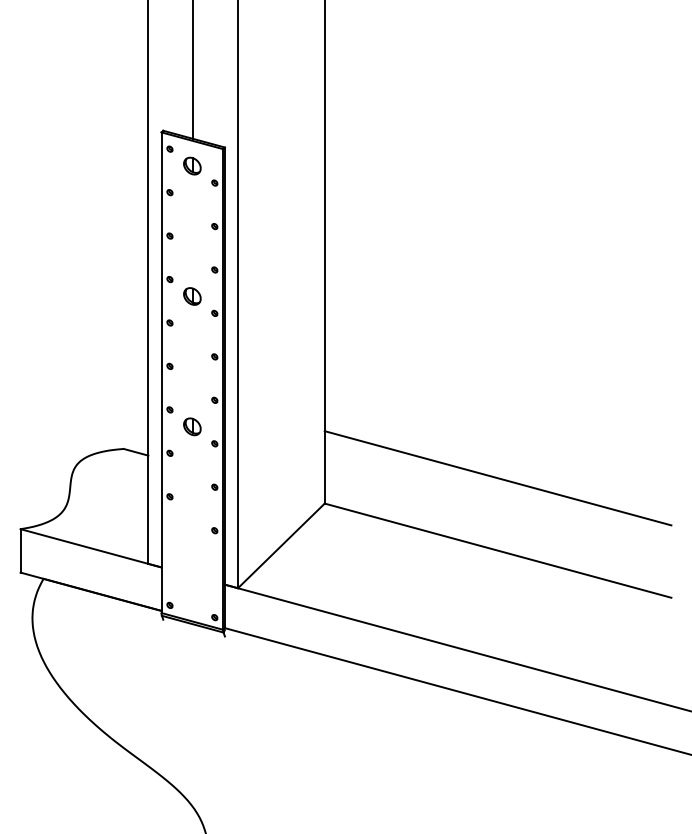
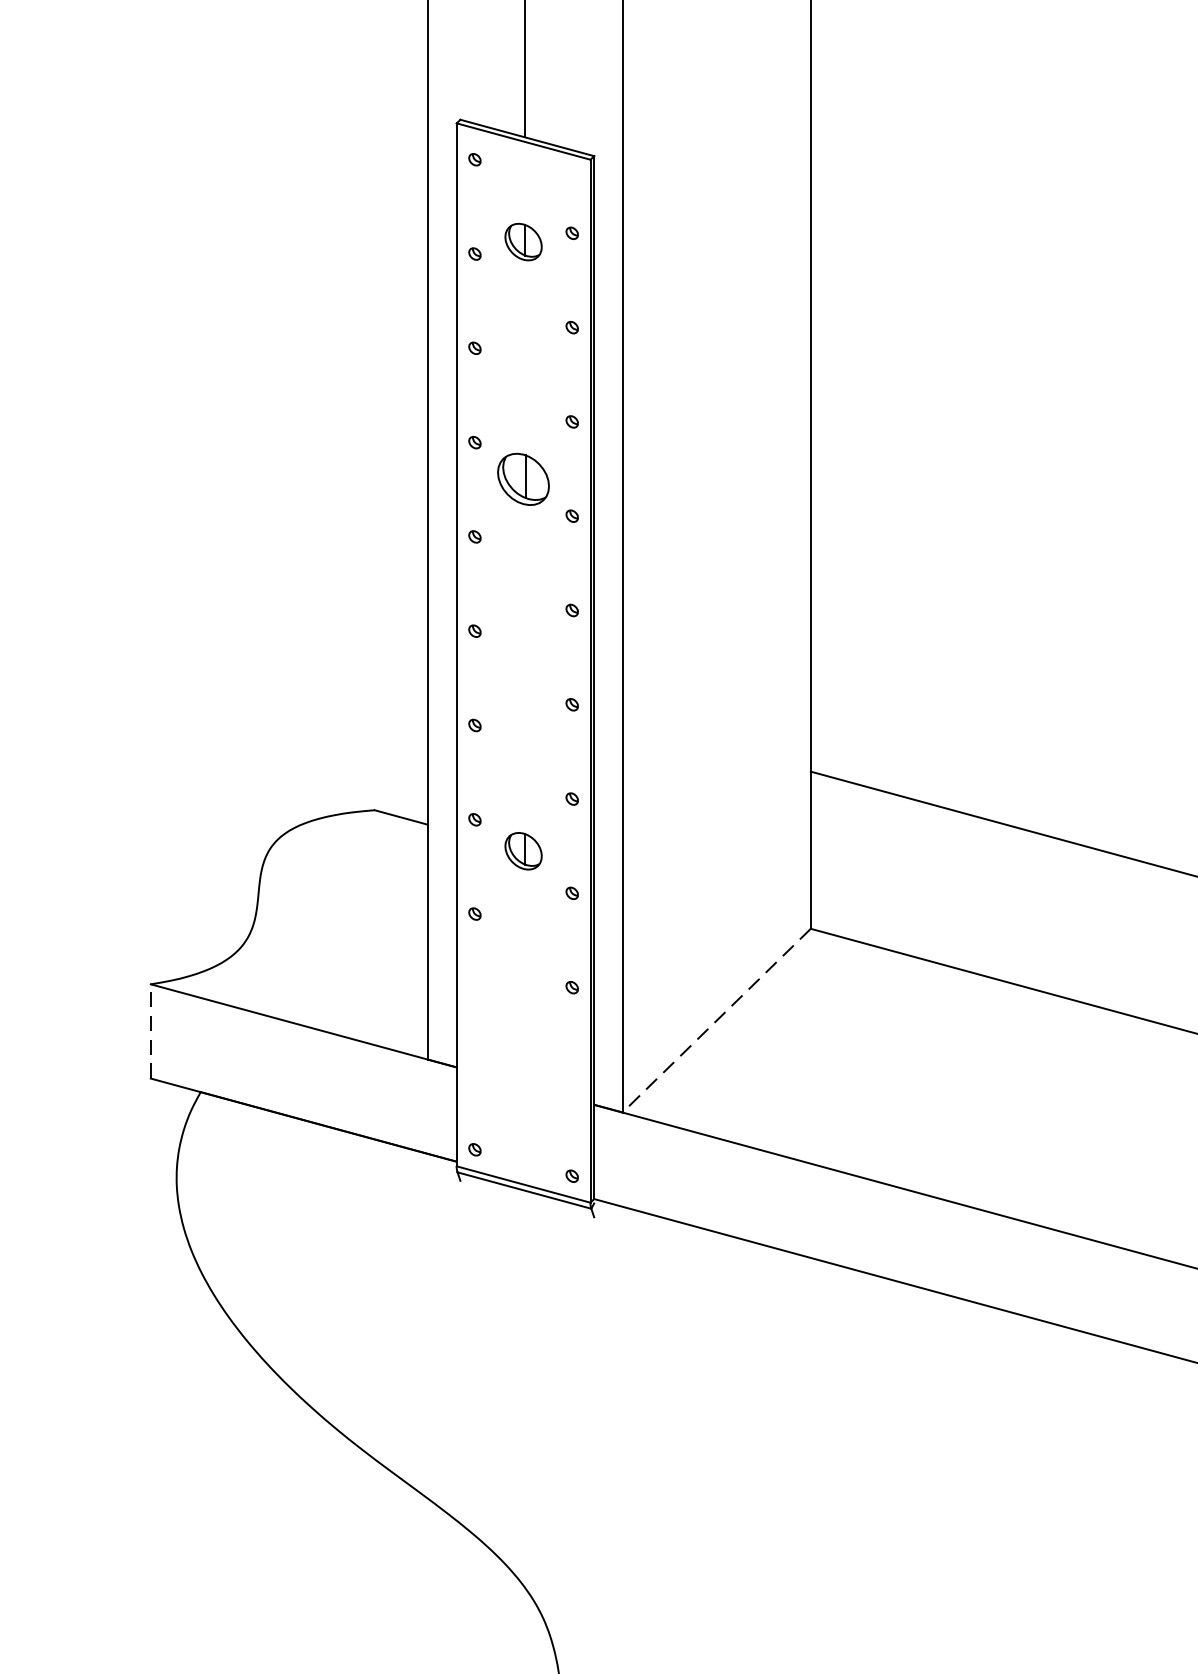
part: (192, 165) -> (523, 240), moved
part: (192, 296) -> (523, 479), size x1.4
part: (192, 426) -> (523, 850), moved
line: (281, 545) -> (716, 1019), solid -> dashed
line: (20, 550) -> (150, 1030), solid -> dashed

